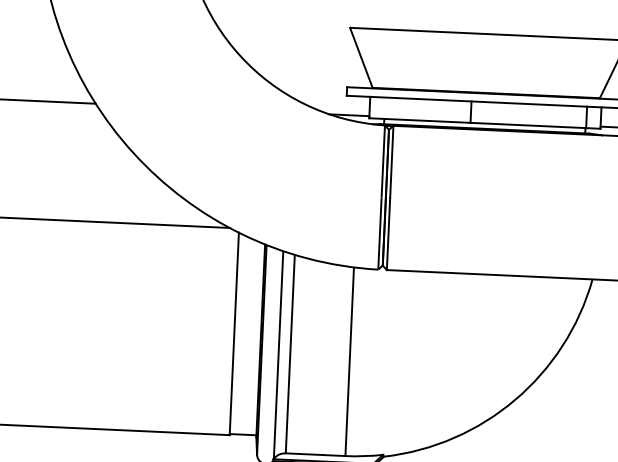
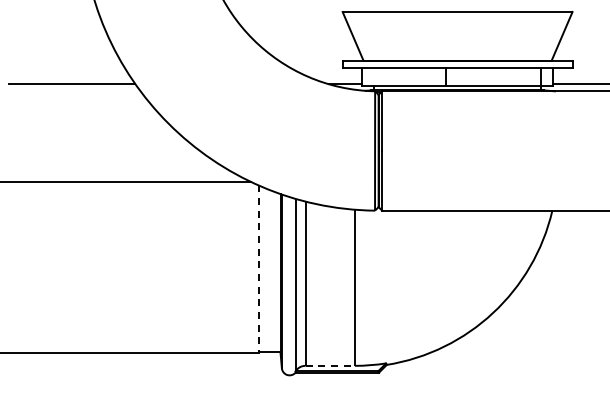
line: (234, 334) -> (258, 269), solid -> dashed
line: (315, 454) -> (330, 365), solid -> dashed

